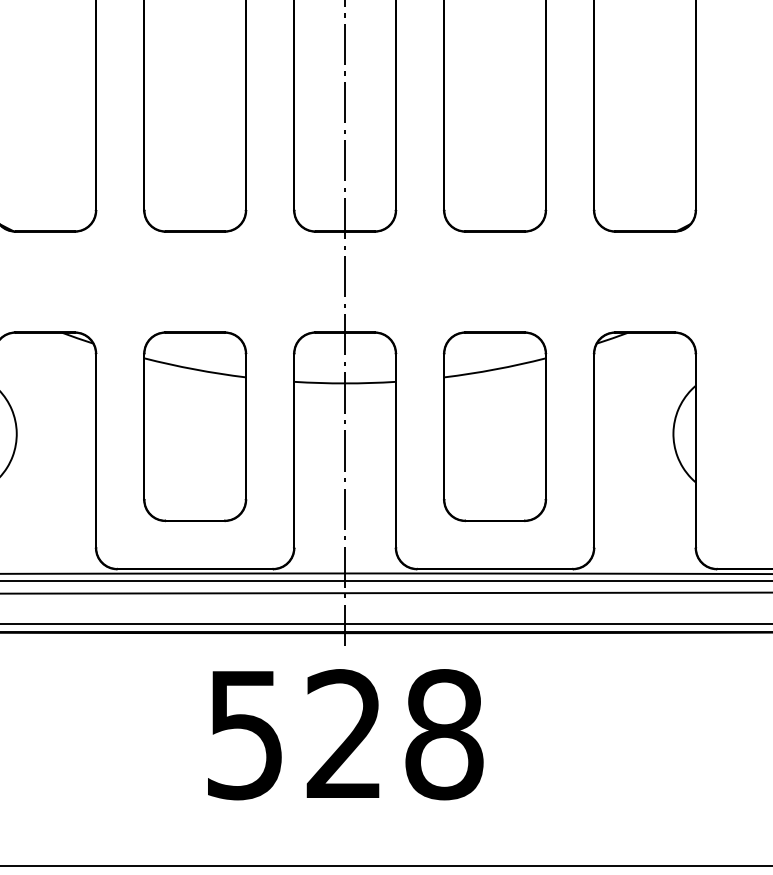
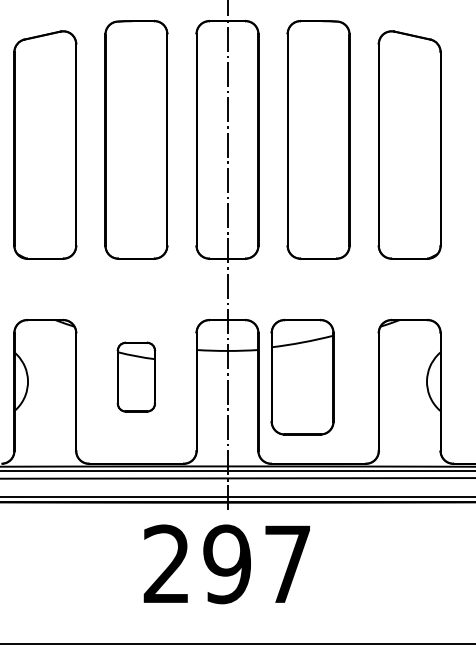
part: (195, 425) -> (136, 376), size x0.6
part: (494, 425) -> (302, 376), moved
text: (345, 734) -> (227, 564), 528 -> 297

